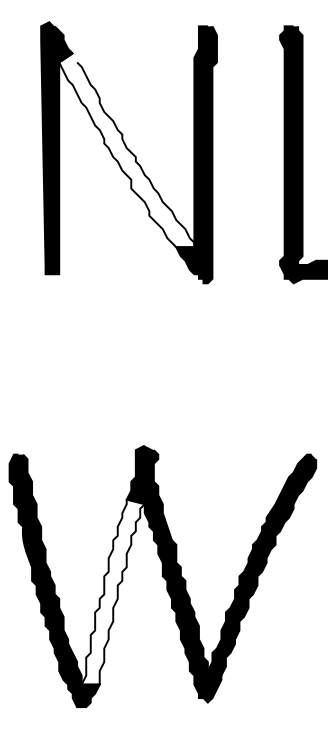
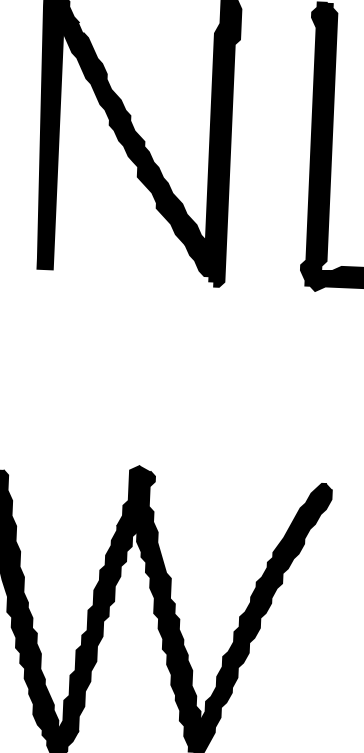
fill: (126, 150) -> (134, 133), added
fill: (112, 591) -> (96, 627), added

